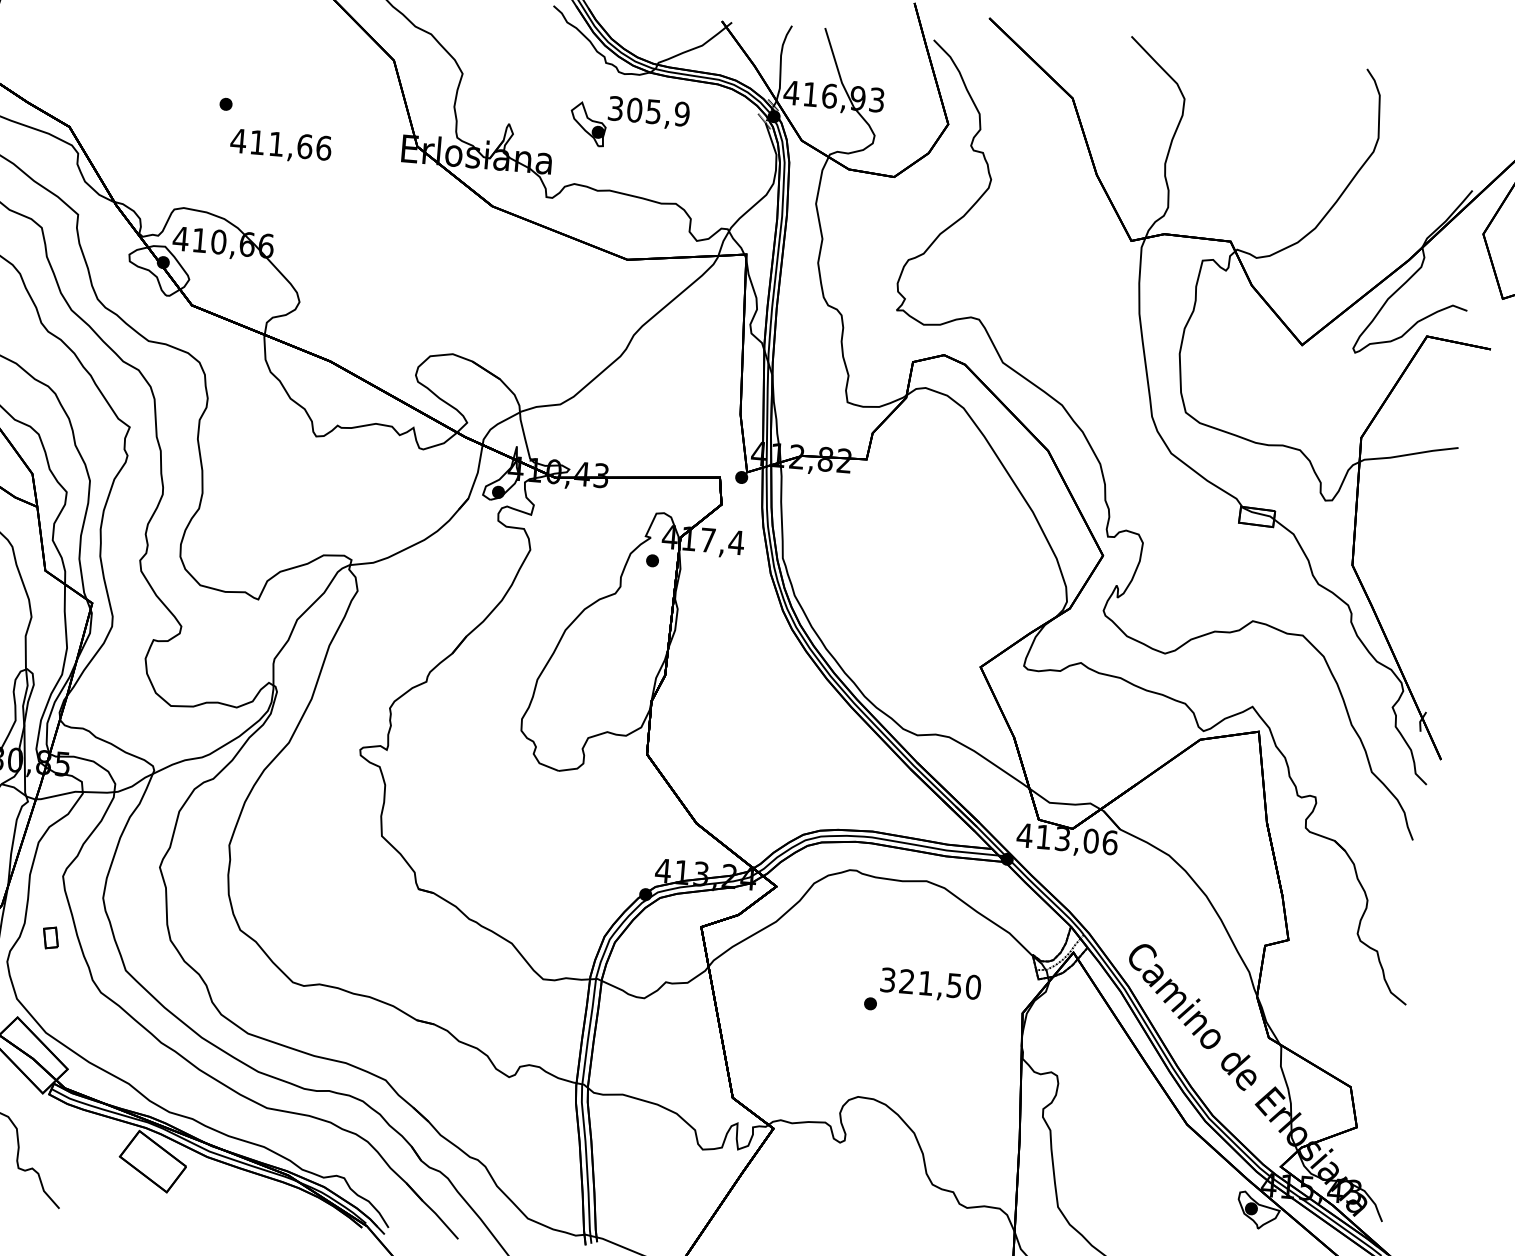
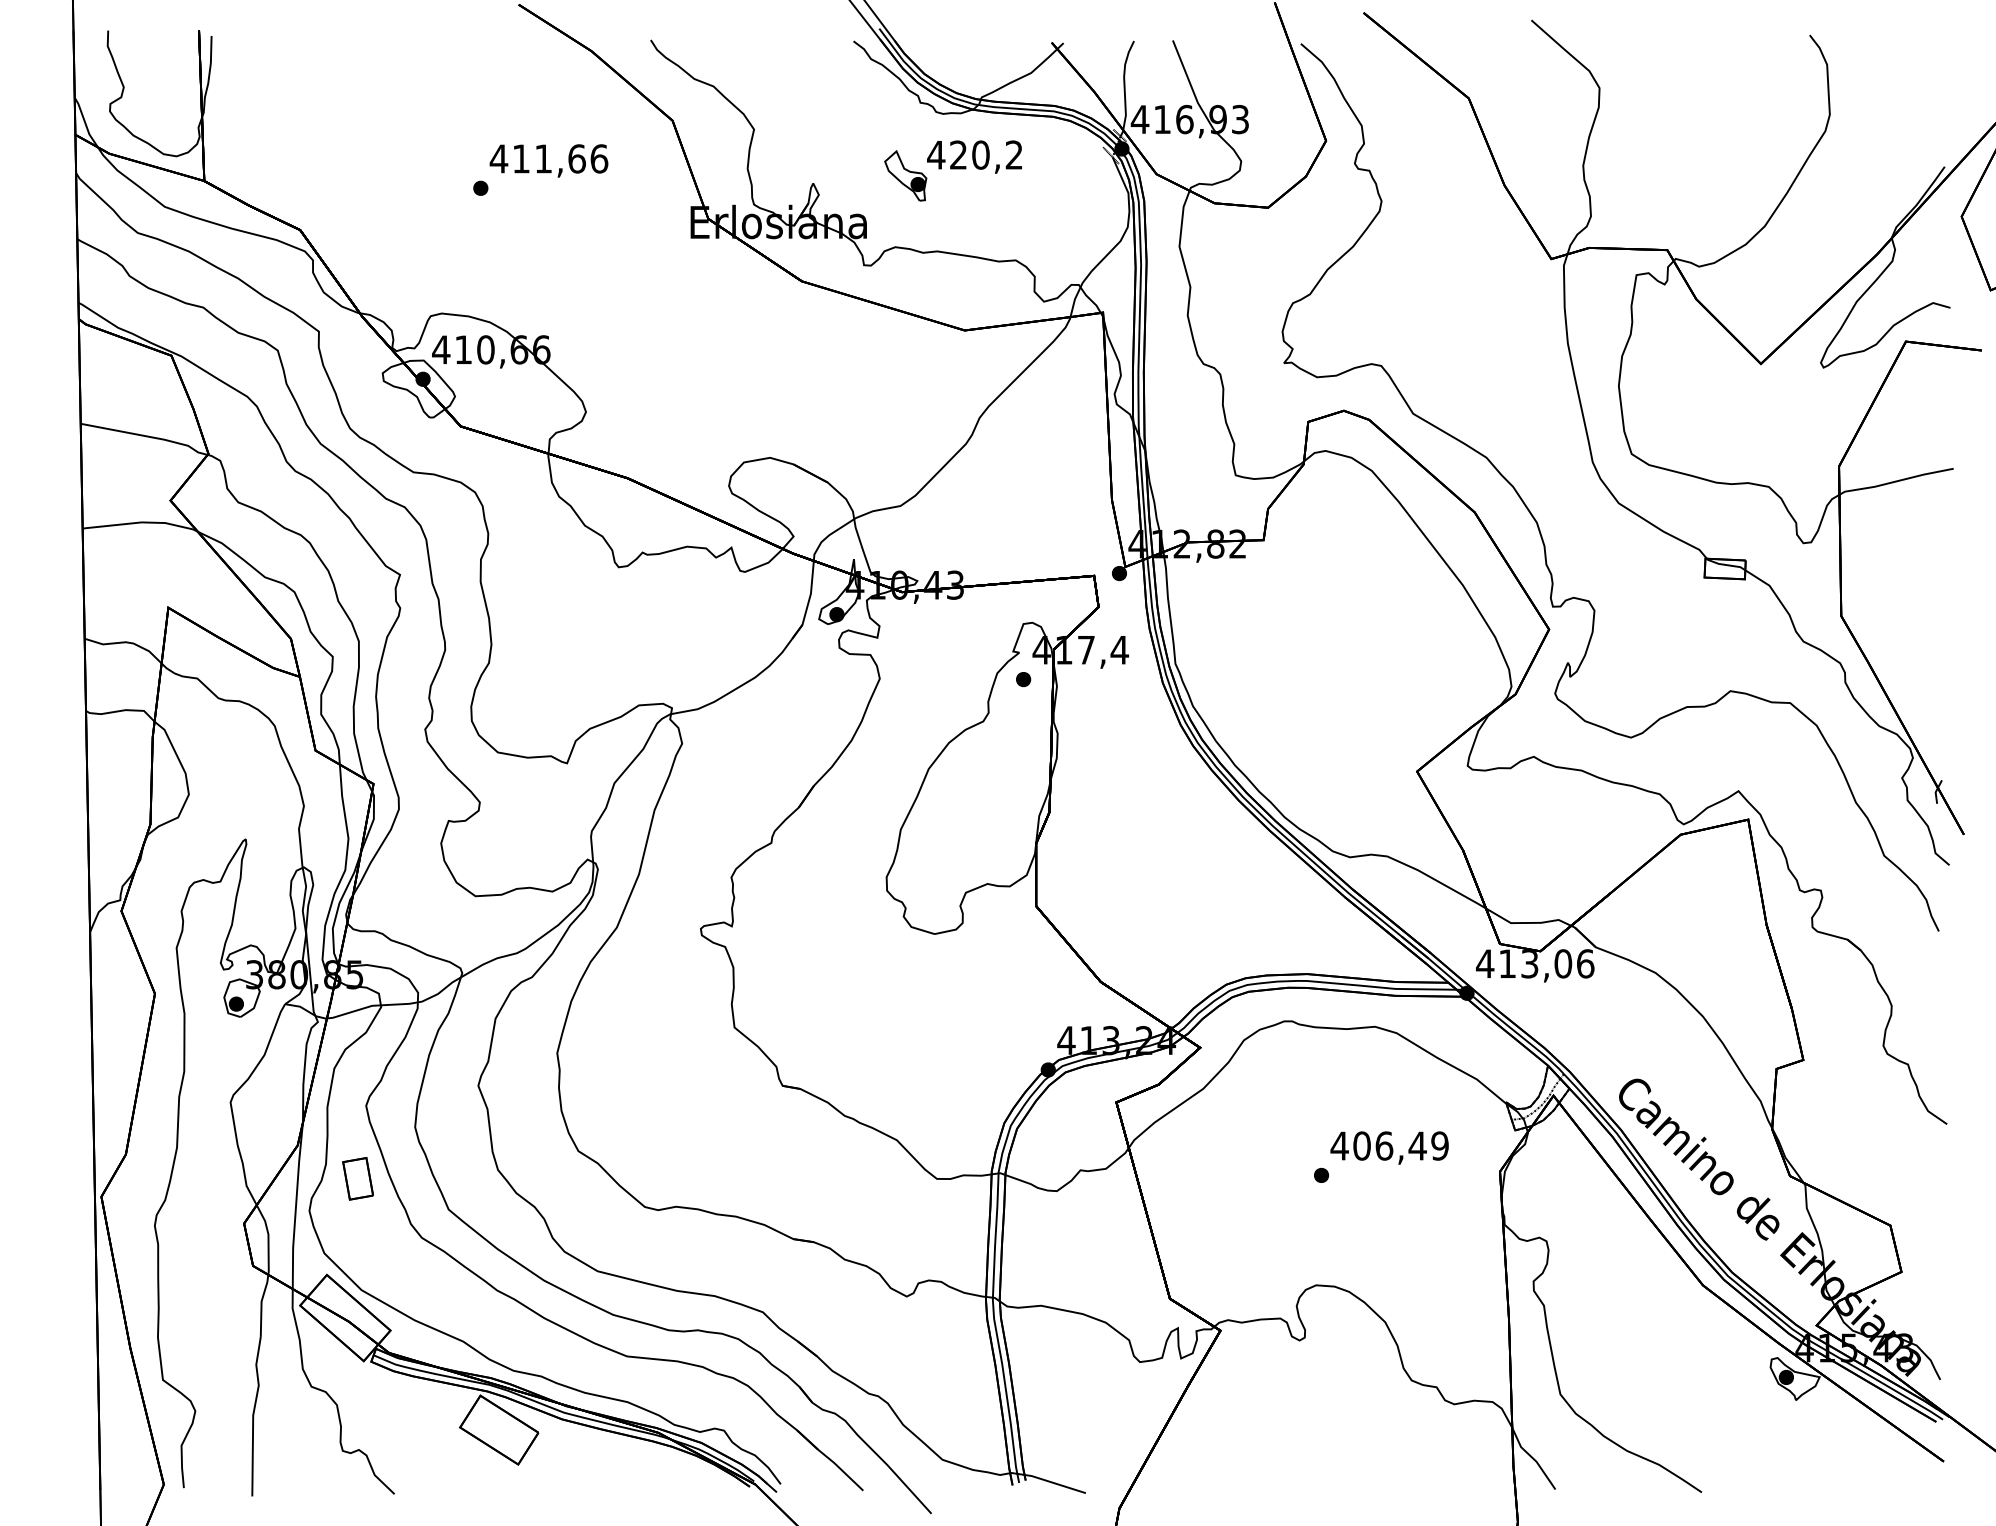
text: (648, 110) -> (974, 154), 305,9 -> 420,2
text: (280, 145) -> (548, 160), moved
part: (50, 937) -> (357, 1178), size x1.67
text: (930, 983) -> (1389, 1145), 321,50 -> 406,49

